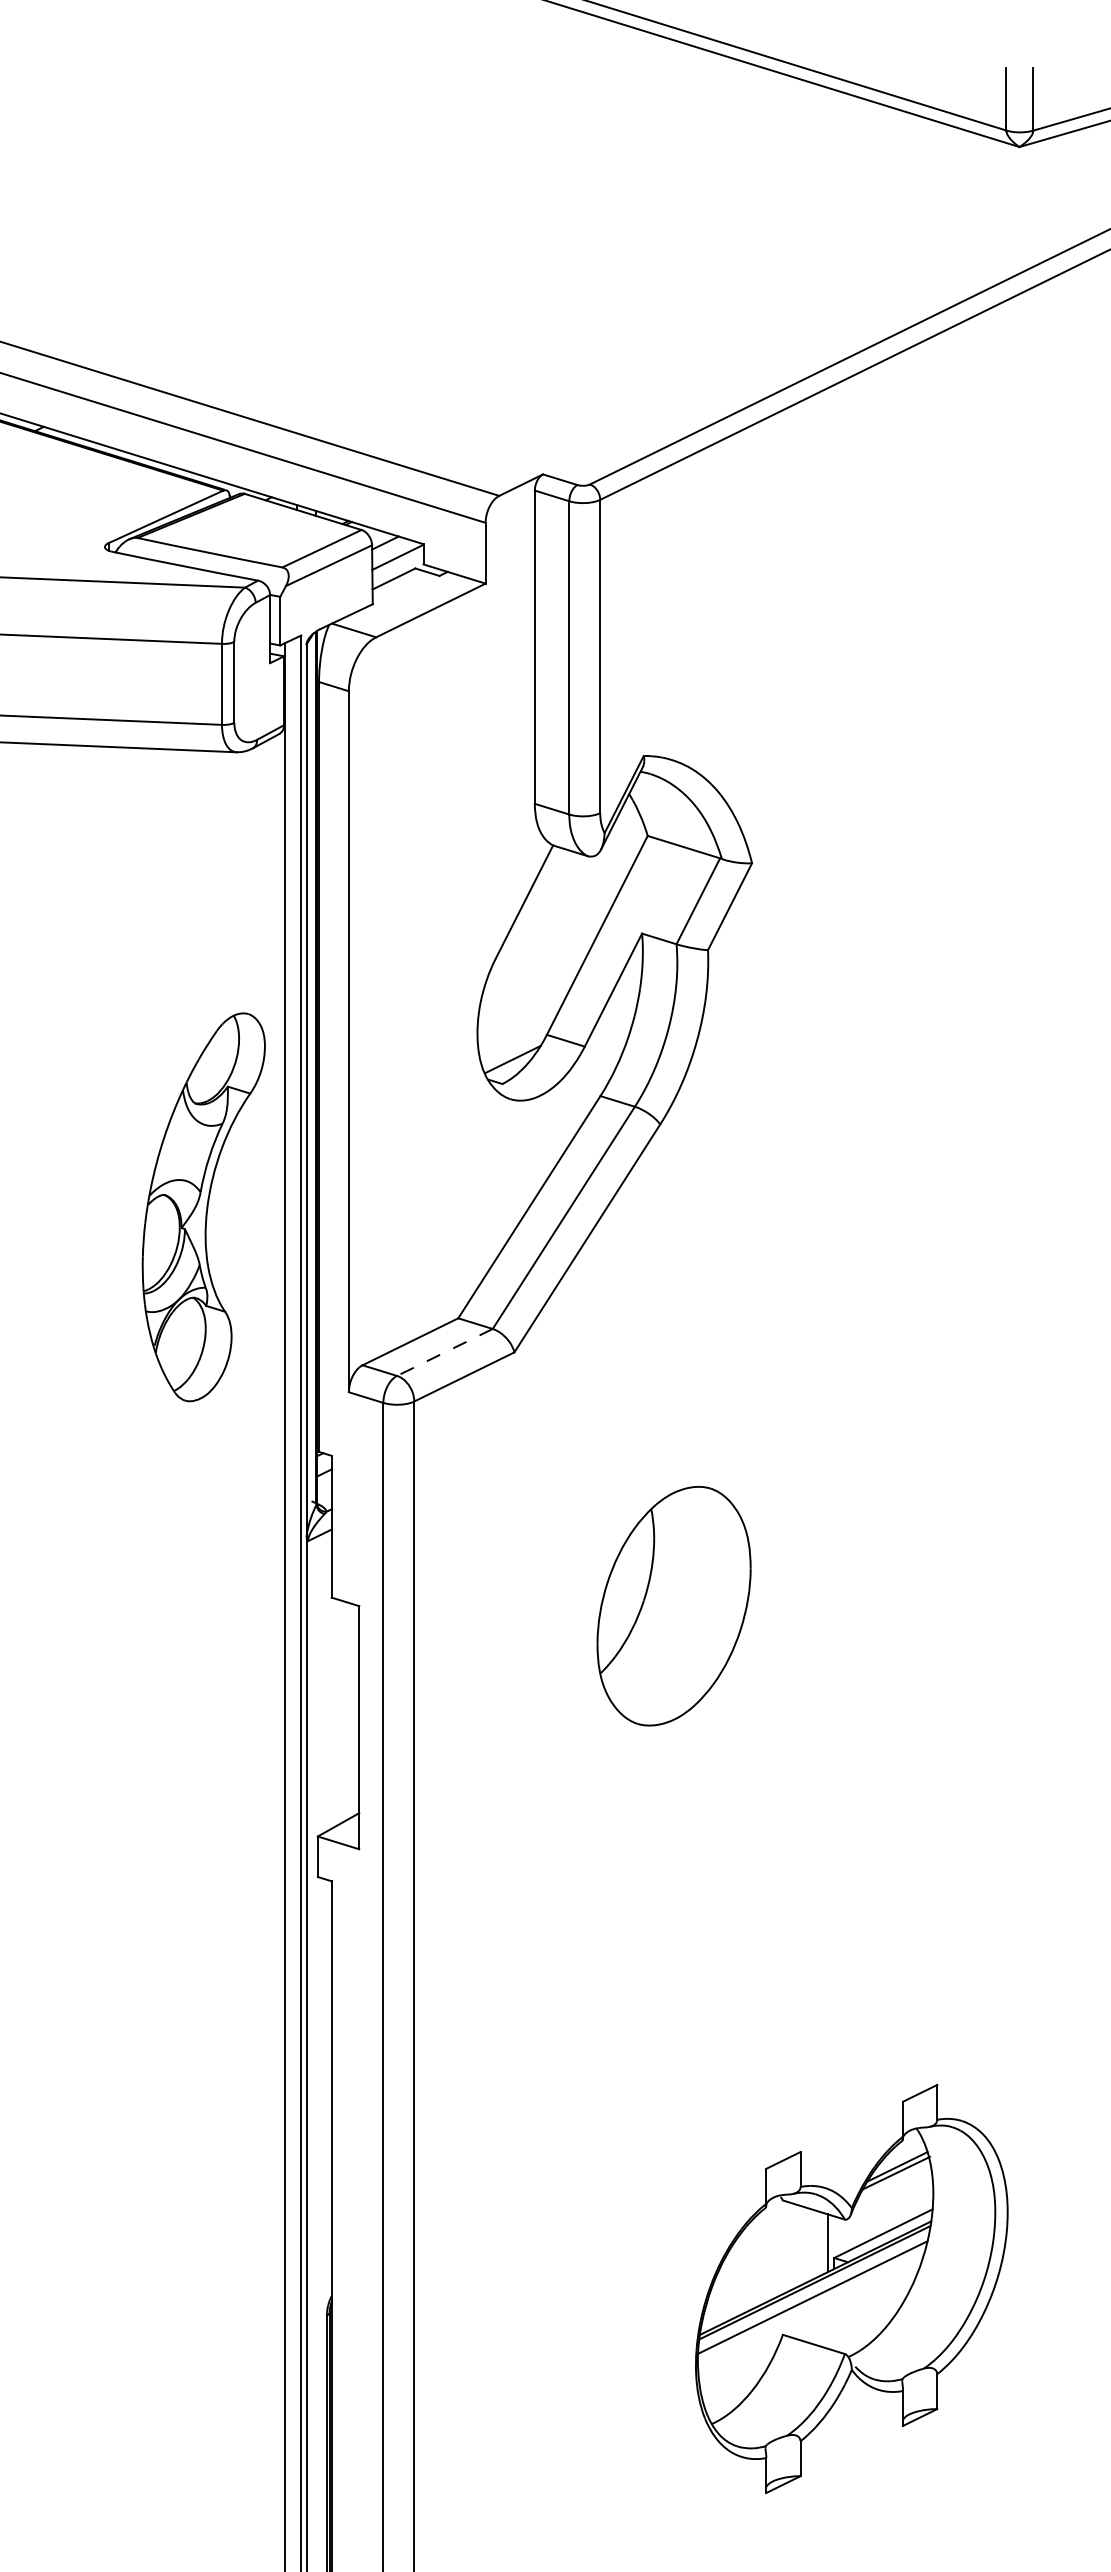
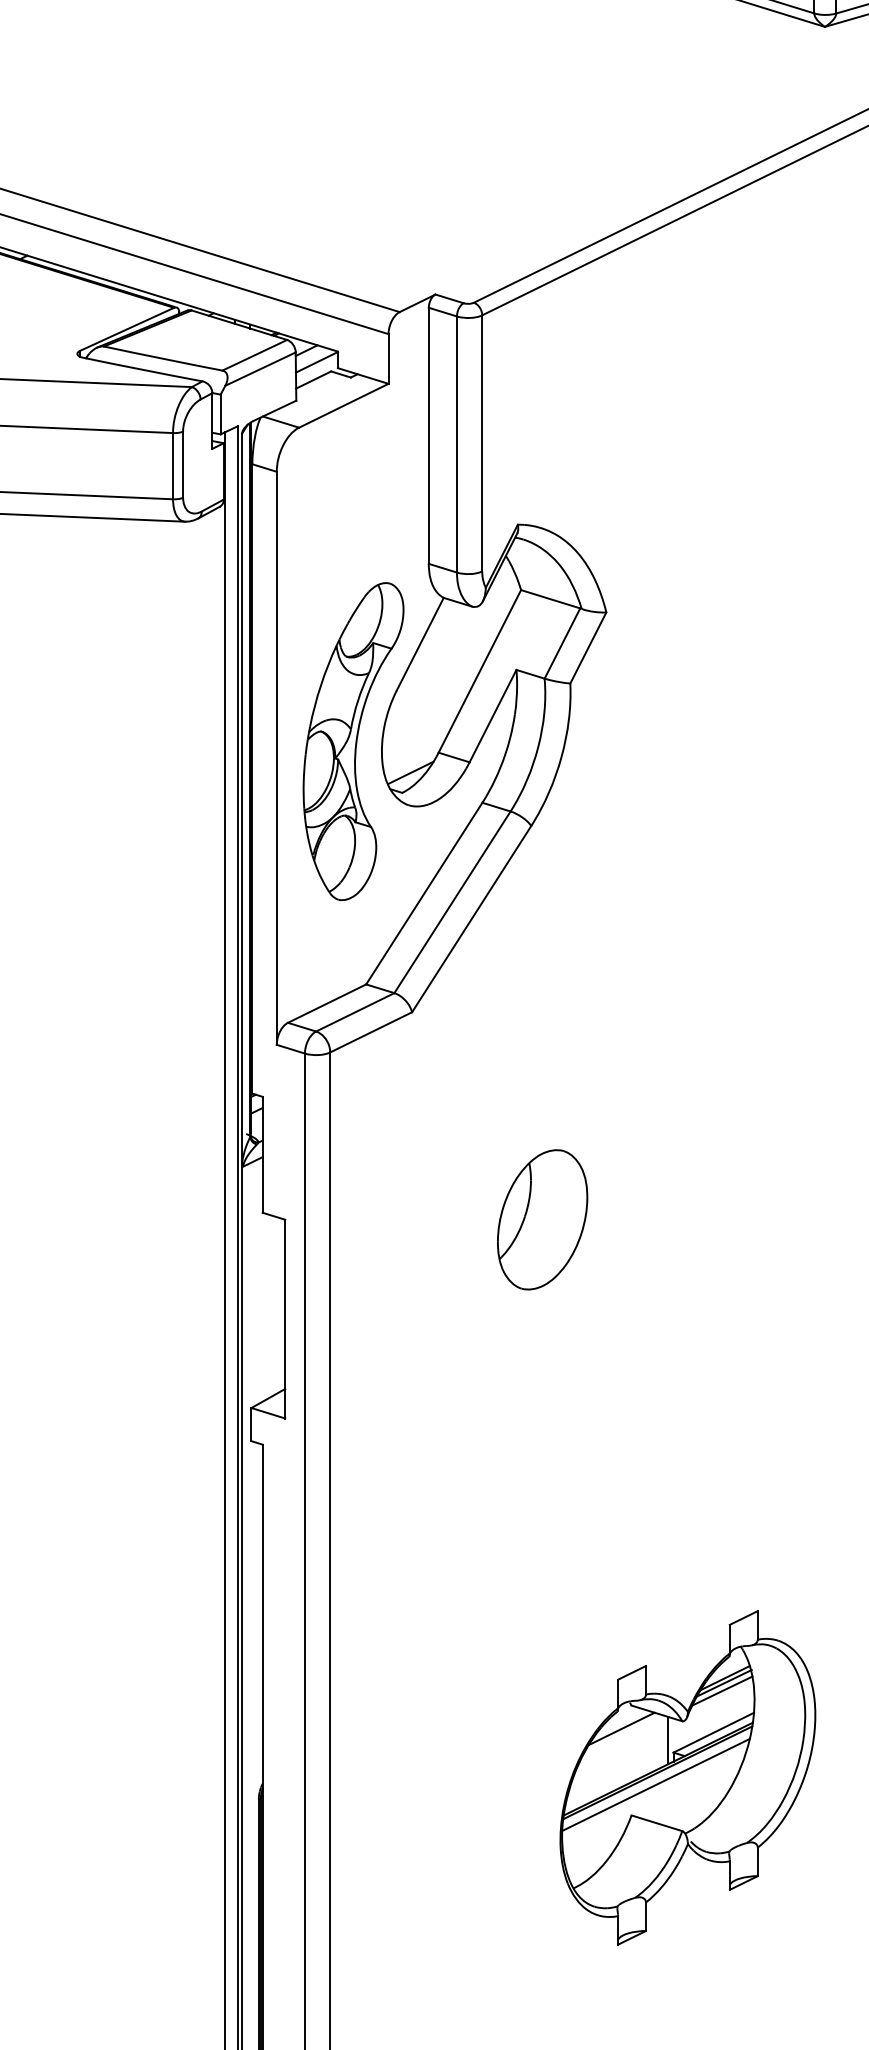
part: (203, 1207) -> (353, 741), moved
line: (444, 1352) -> (354, 1012), dashed -> solid
part: (673, 1606) -> (542, 1220), size x0.71
line: (893, 2182) -> (721, 1690), added
line: (770, 2228) -> (621, 1728), added

